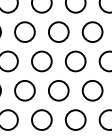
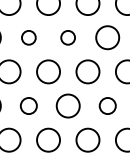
circle: (24, 31) -> (28, 37), size x0.6
circle: (58, 31) -> (67, 37), size x0.6
circle: (24, 90) -> (28, 105), size x0.7
circle: (92, 90) -> (107, 105), size x0.7

